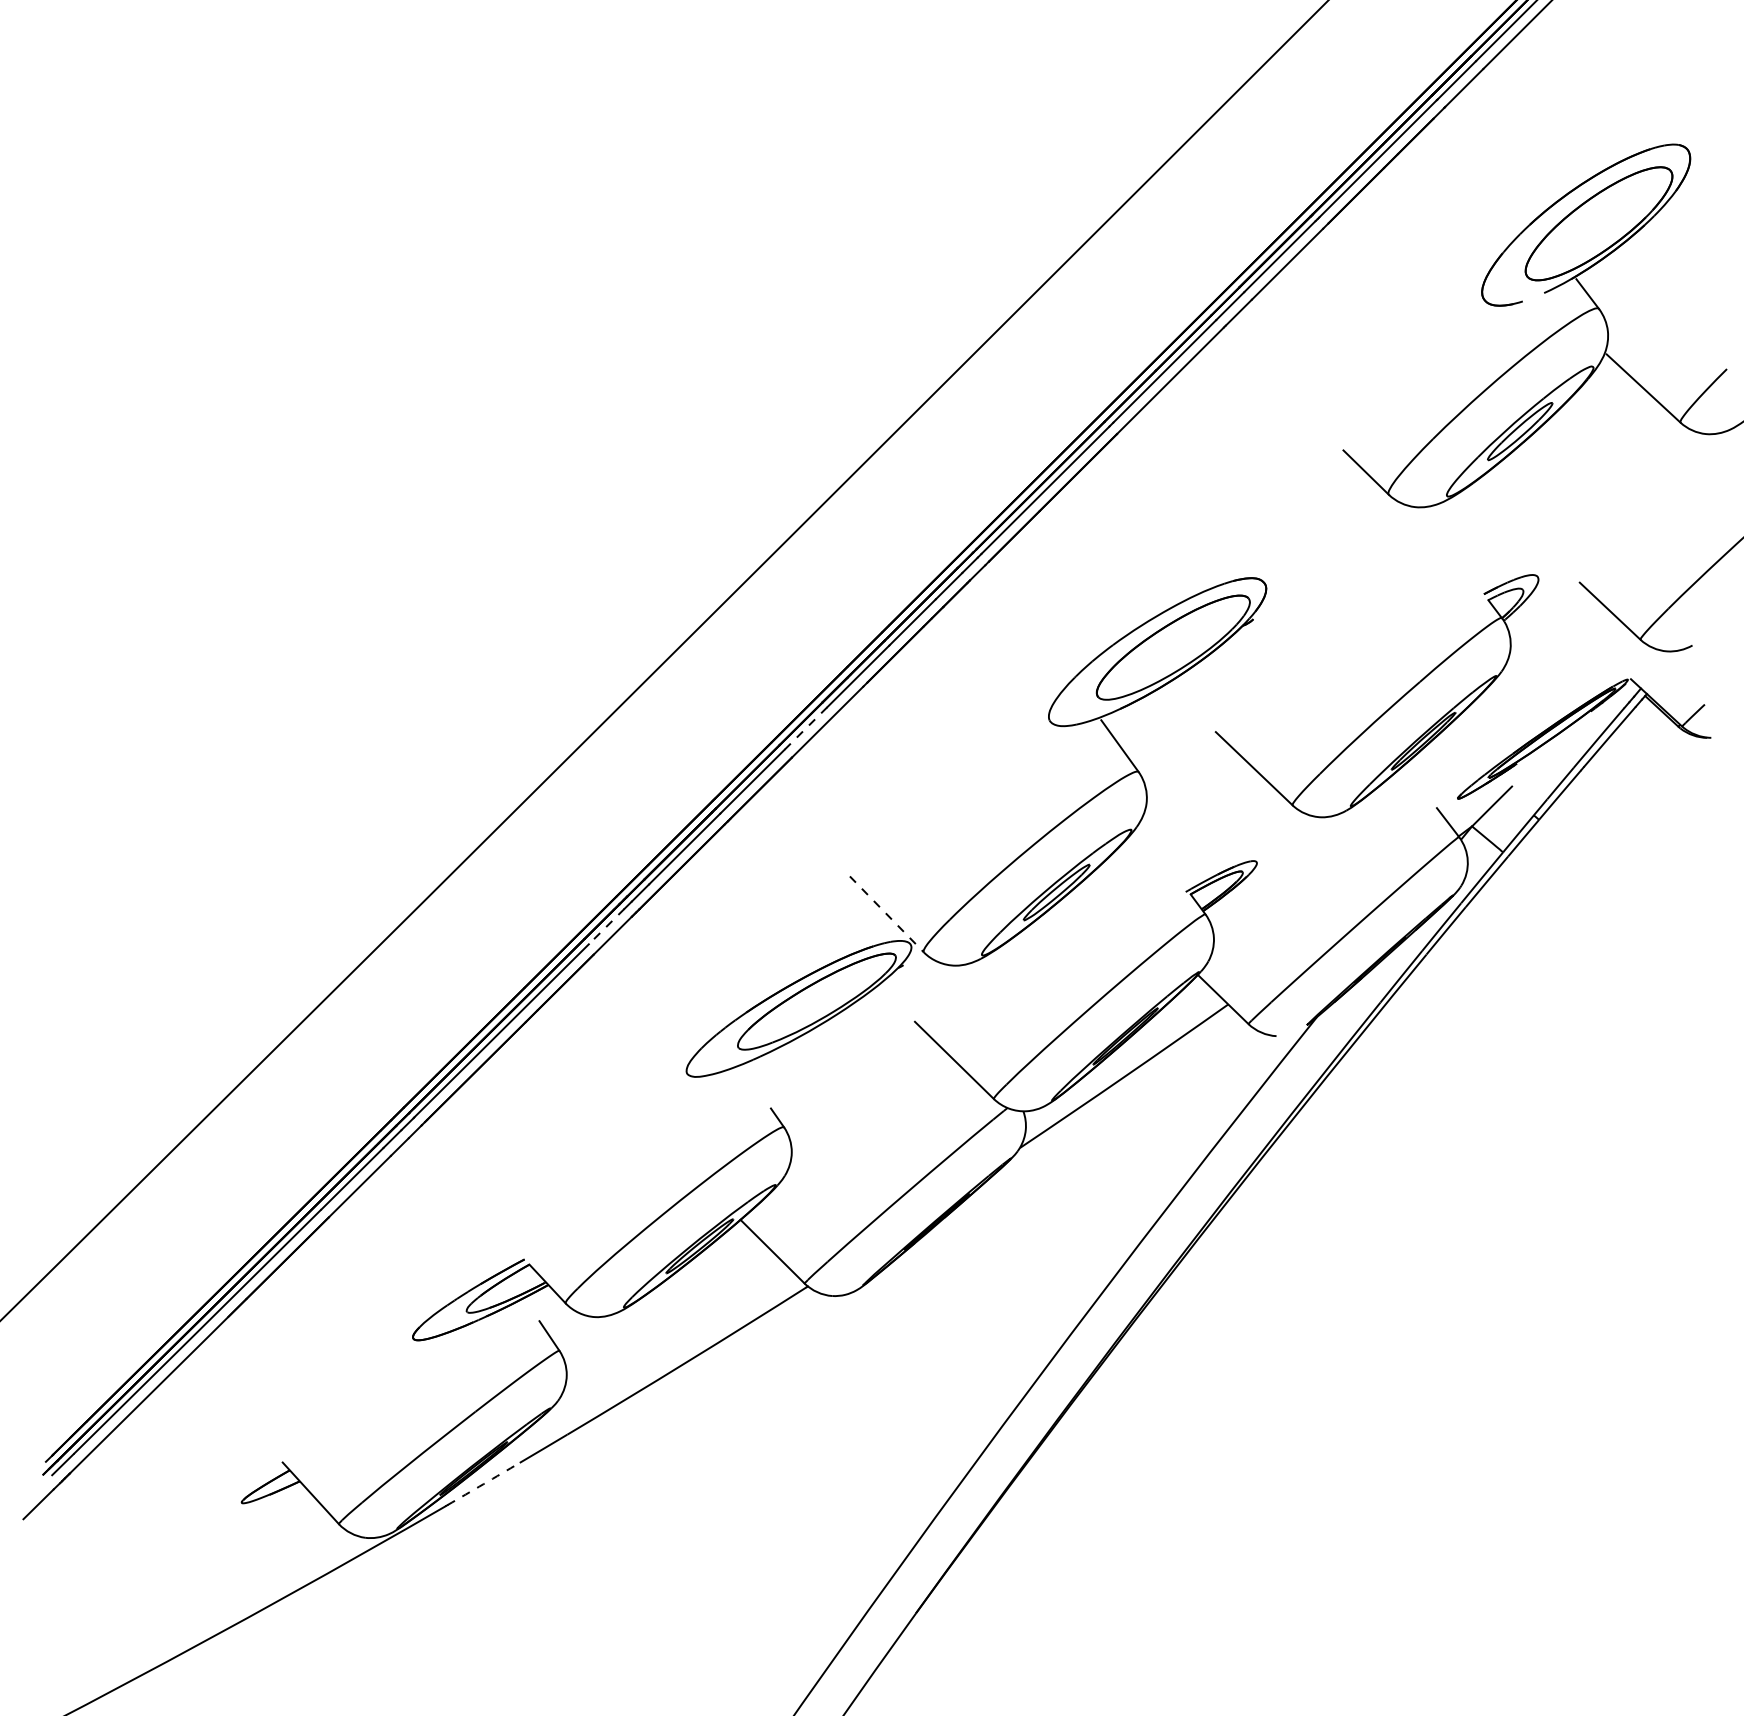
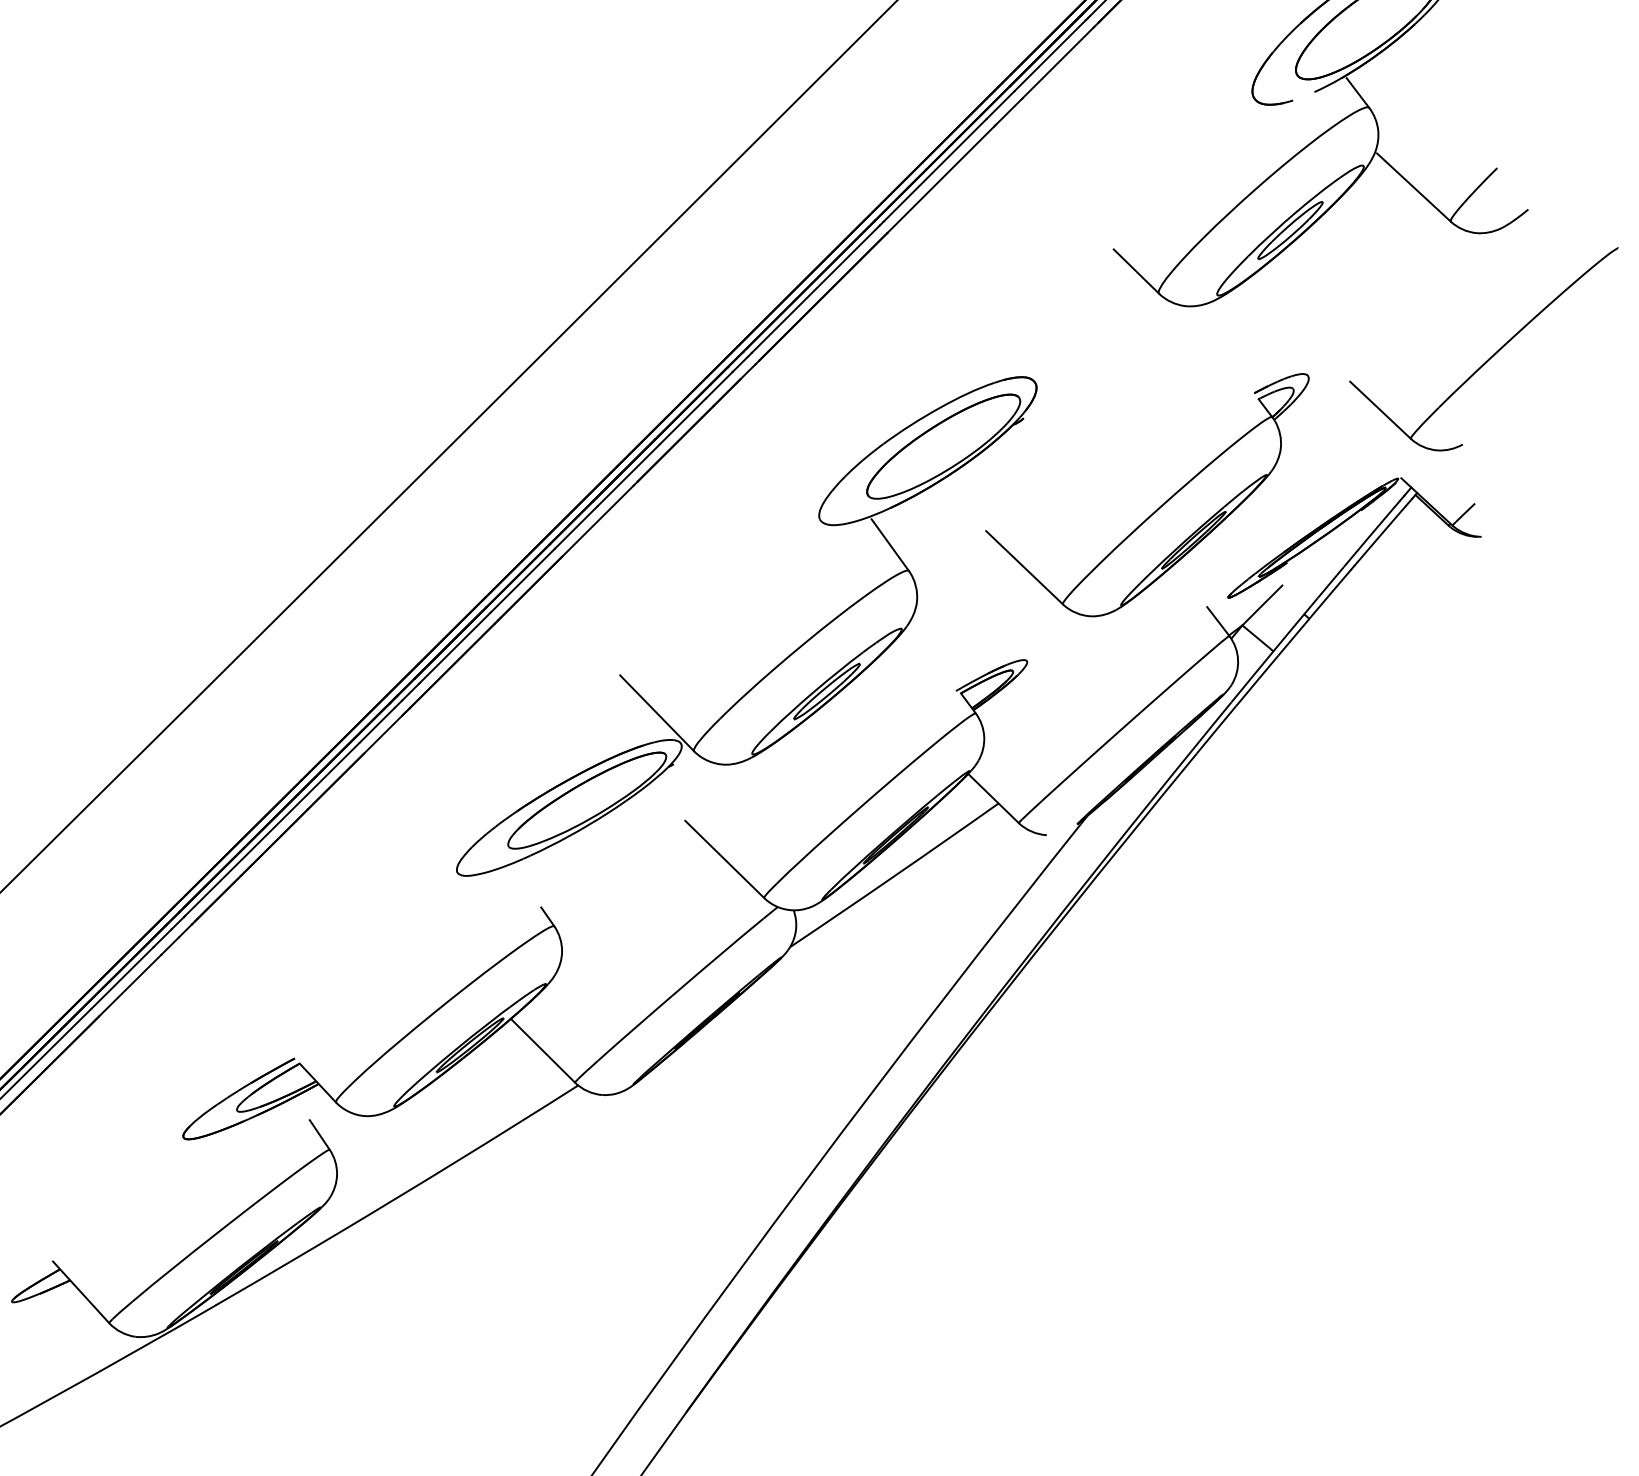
line: (805, 728) -> (575, 527), dashed -> solid
line: (887, 914) -> (657, 713), dashed -> solid
line: (607, 926) -> (377, 725), dashed -> solid
arc: (483, 1484) -> (253, 1283), dashed -> solid

